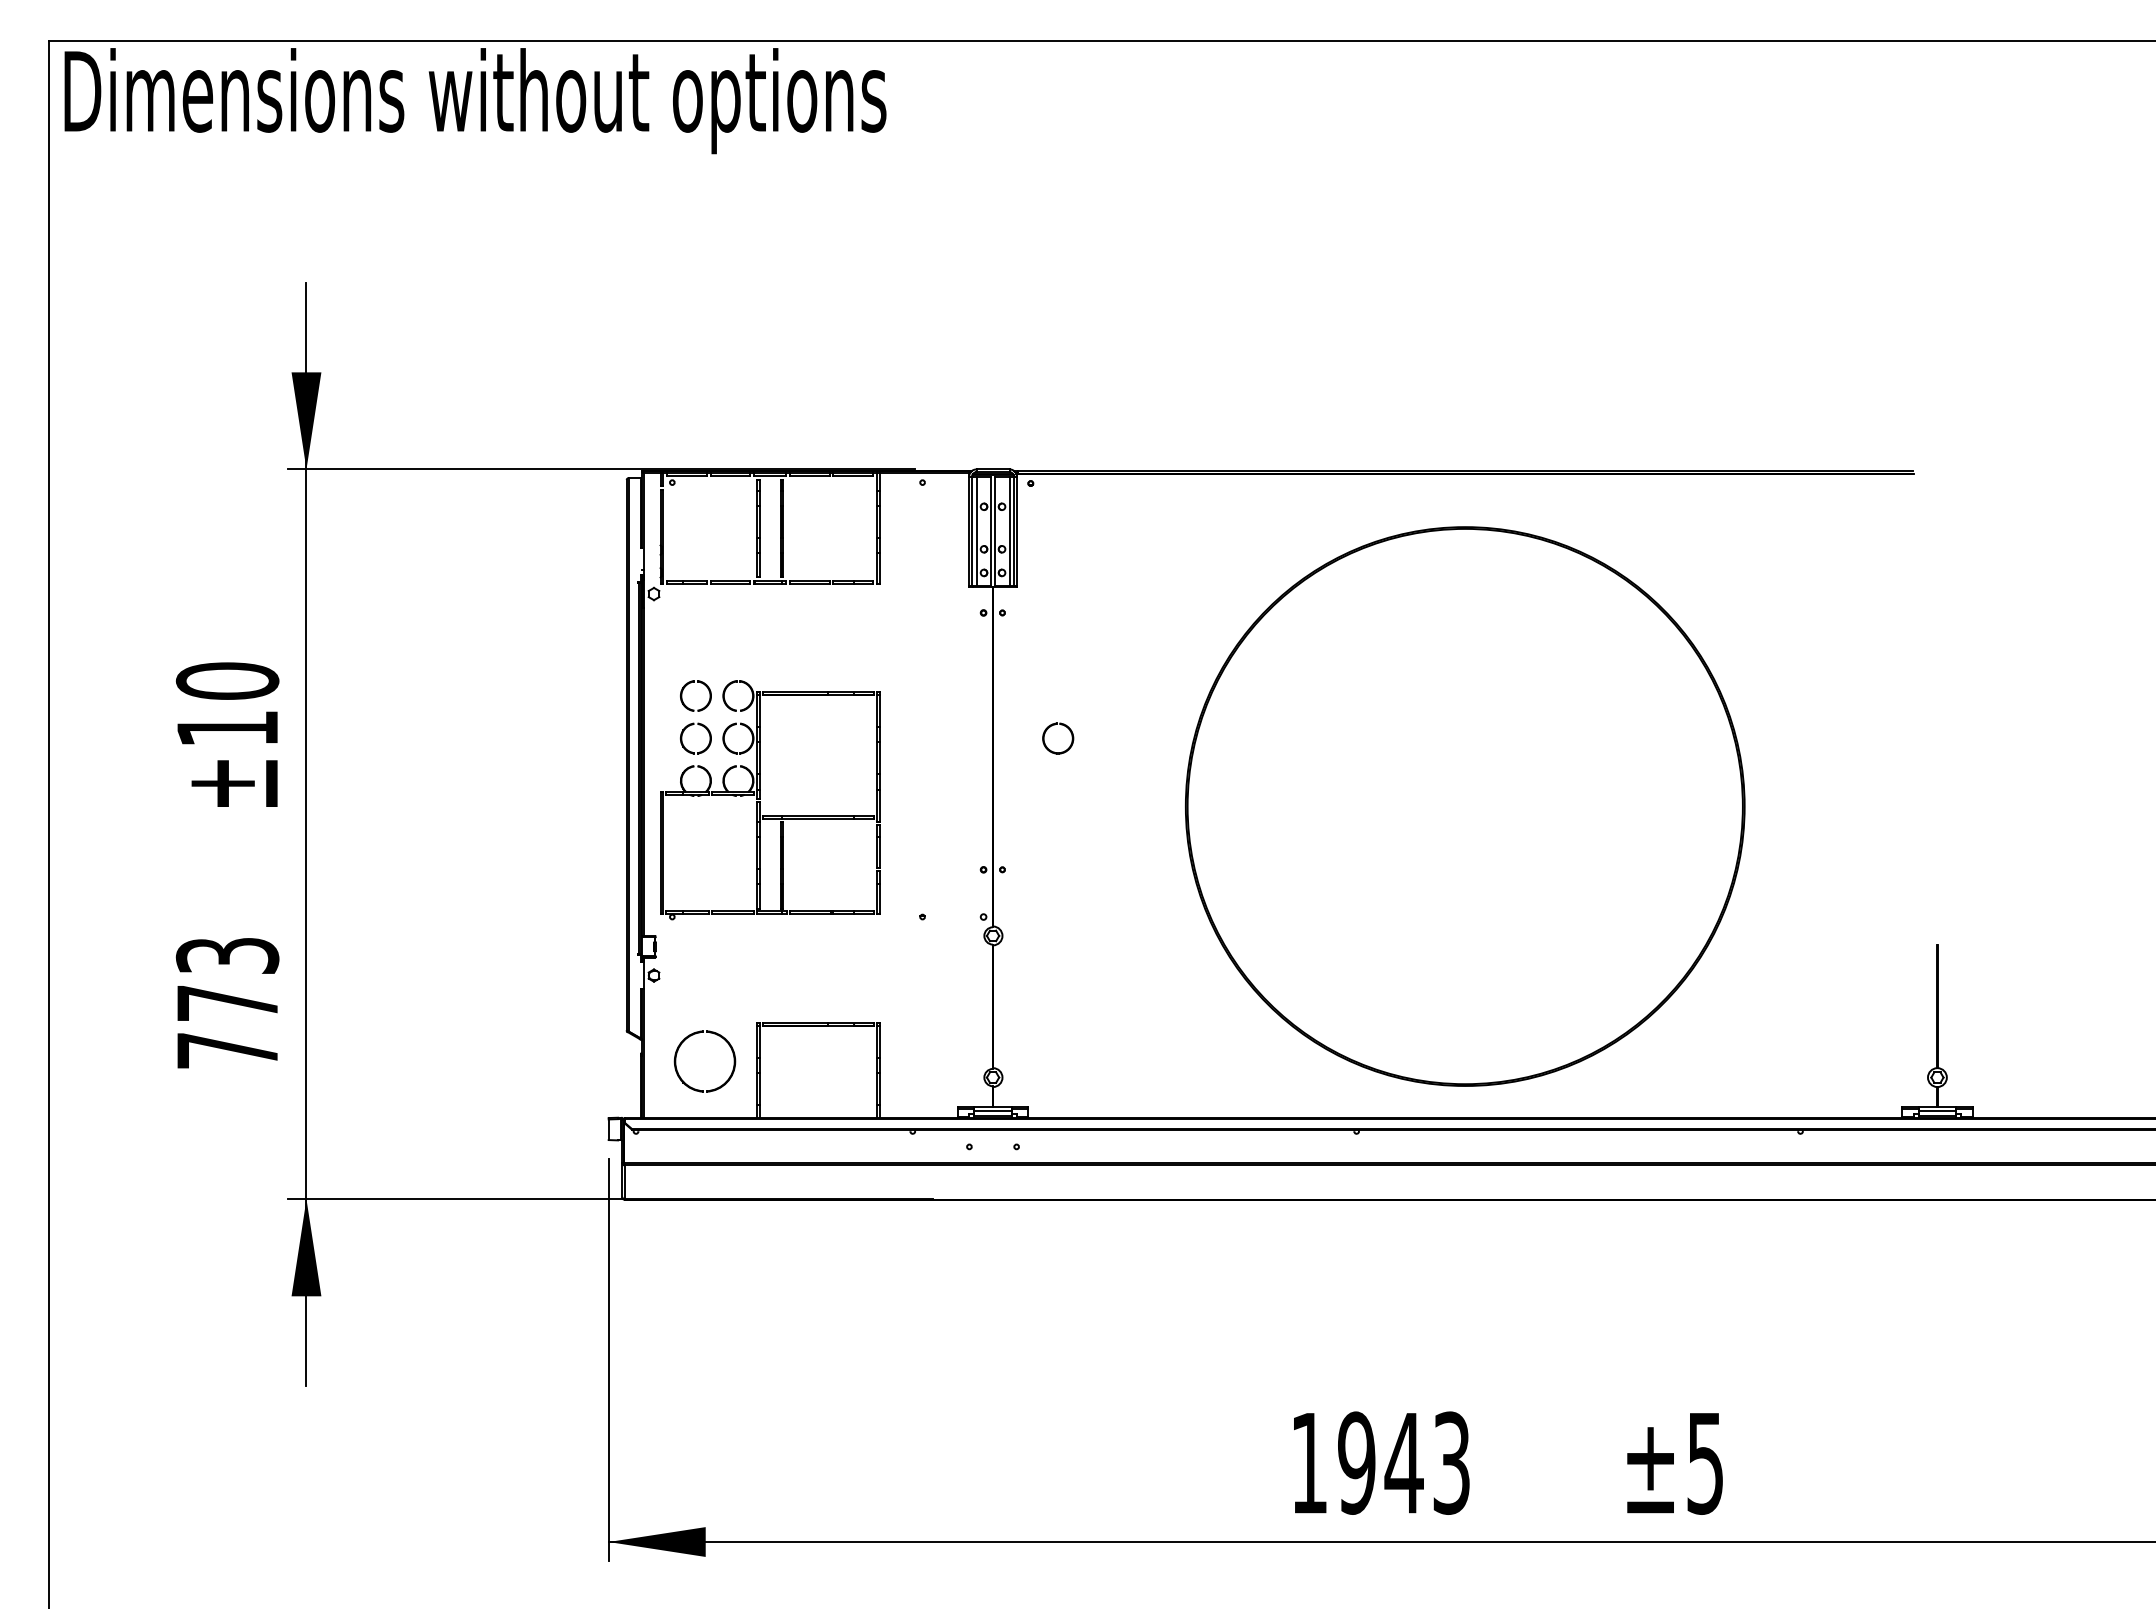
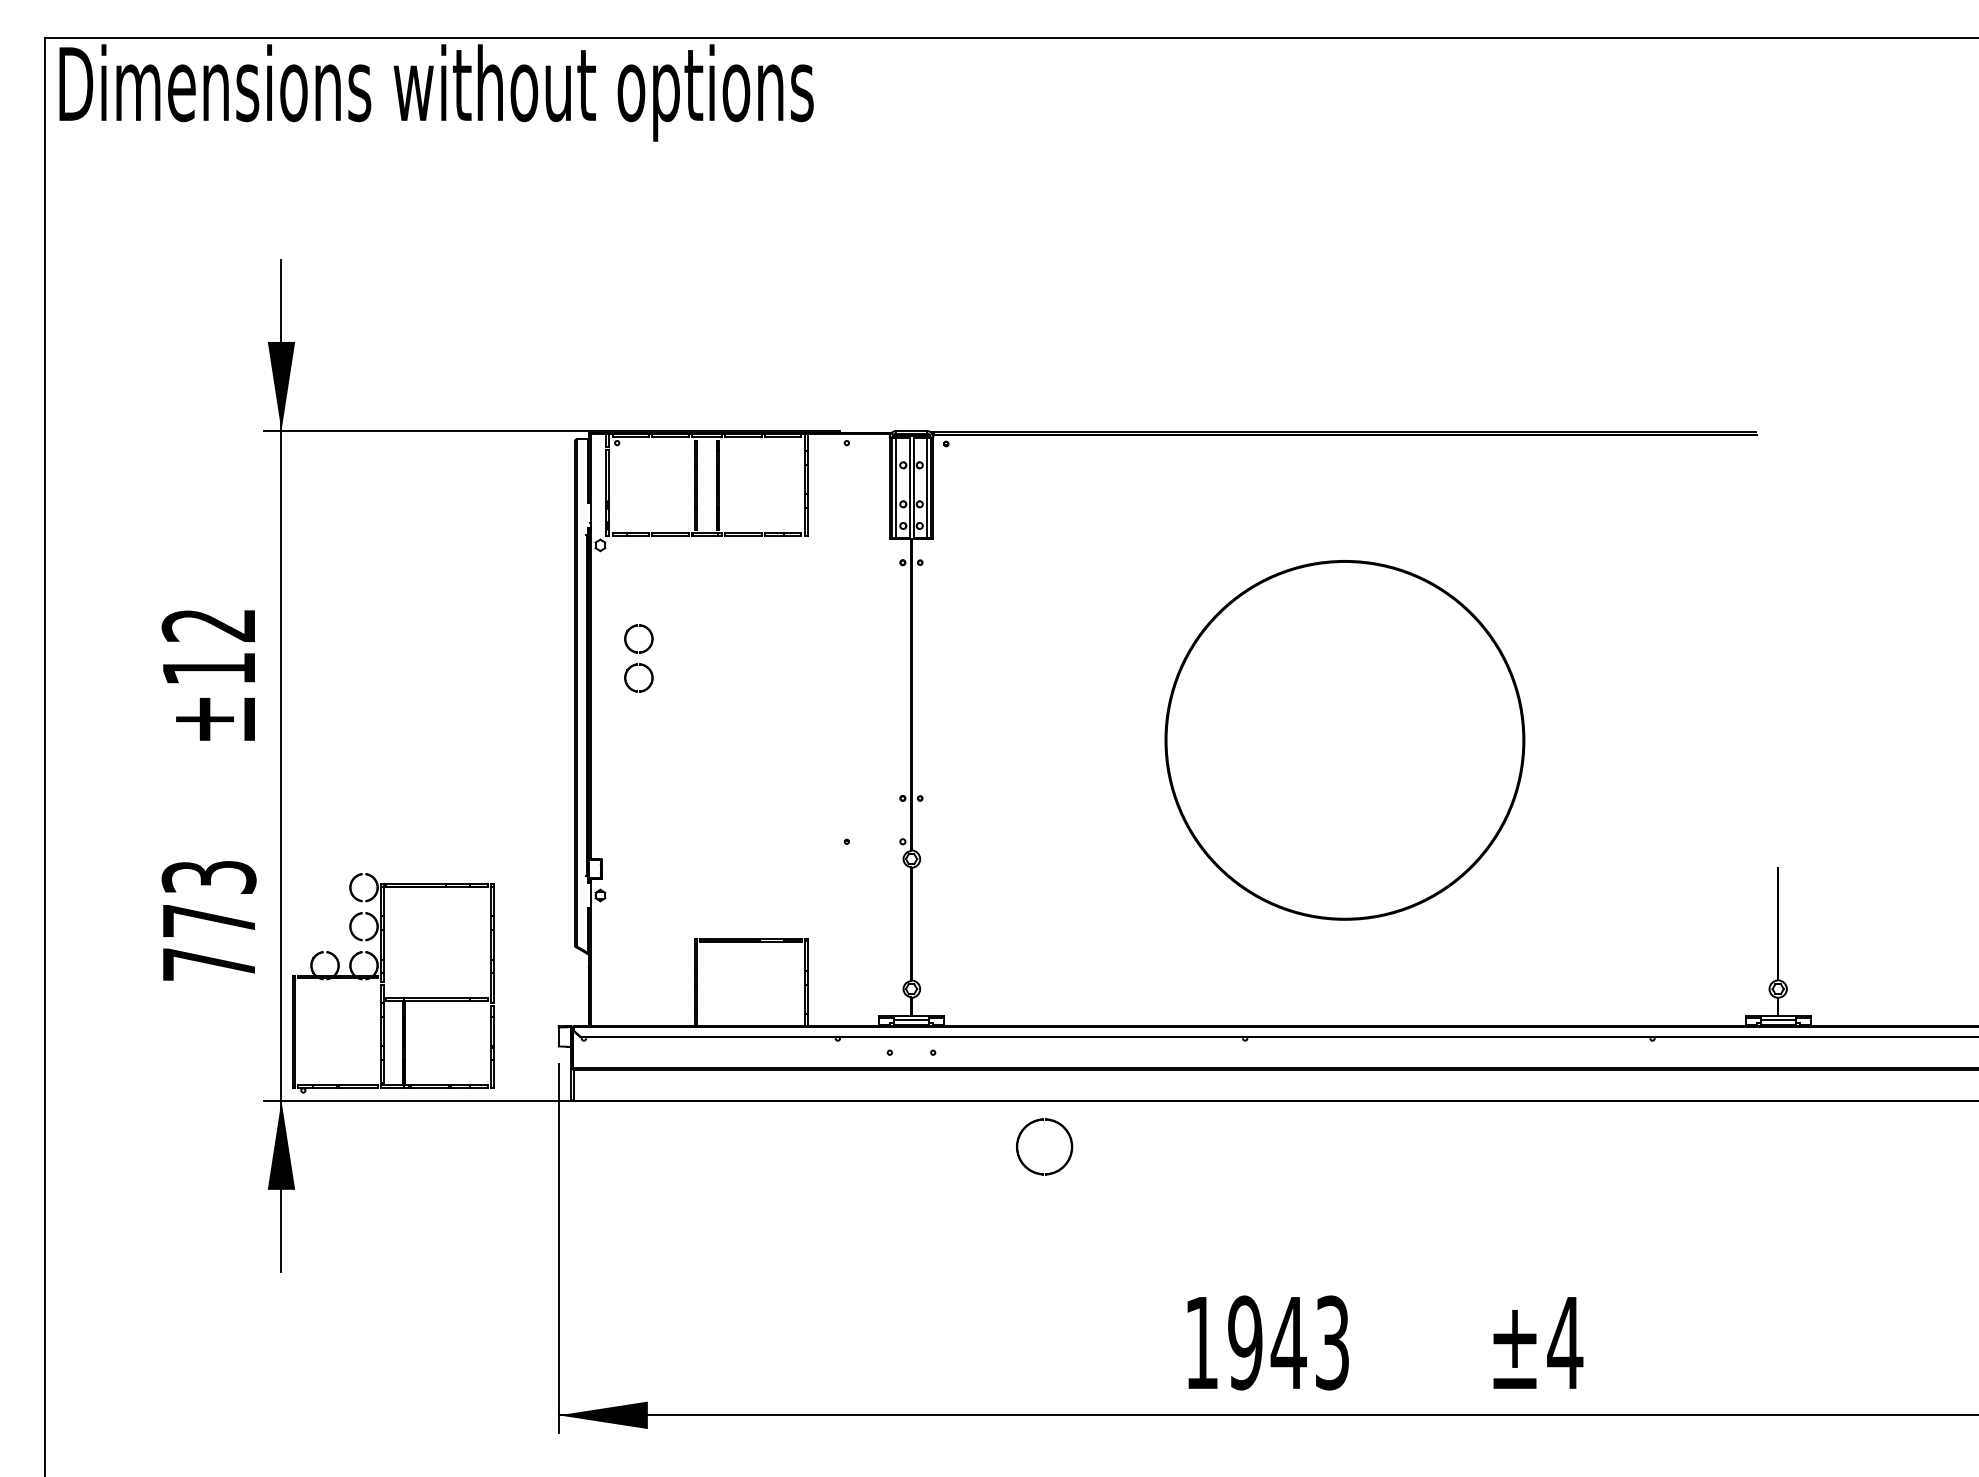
text: (227, 680) -> (208, 624), ±10 -> ±12
part: (1070, 733) -> (982, 673), removed
part: (760, 799) -> (384, 982), moved
part: (1465, 806) -> (1345, 740), size x0.7
part: (678, 1051) -> (1020, 1137), moved
text: (1705, 1463) -> (1565, 1343), ±5 -> ±4

